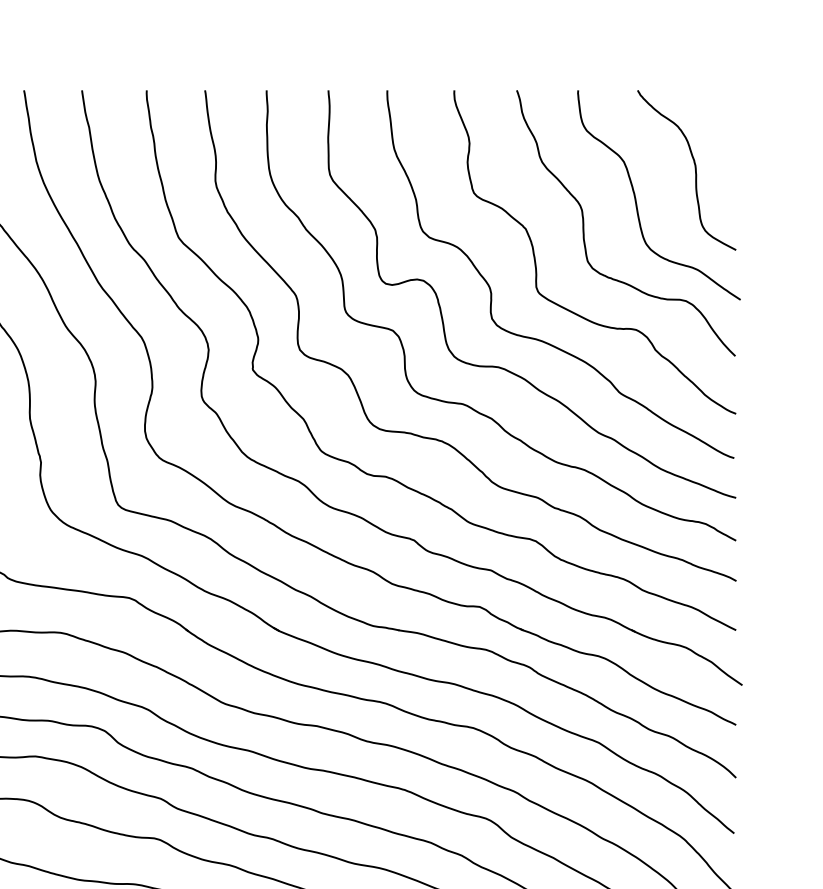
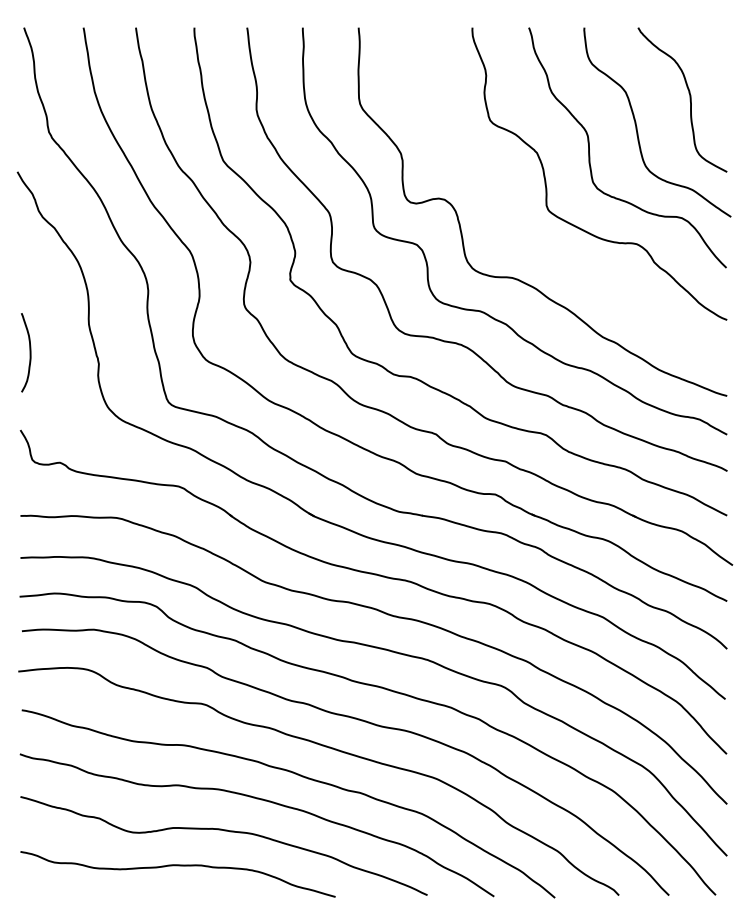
curve: (539, 339) -> (549, 252), removed

